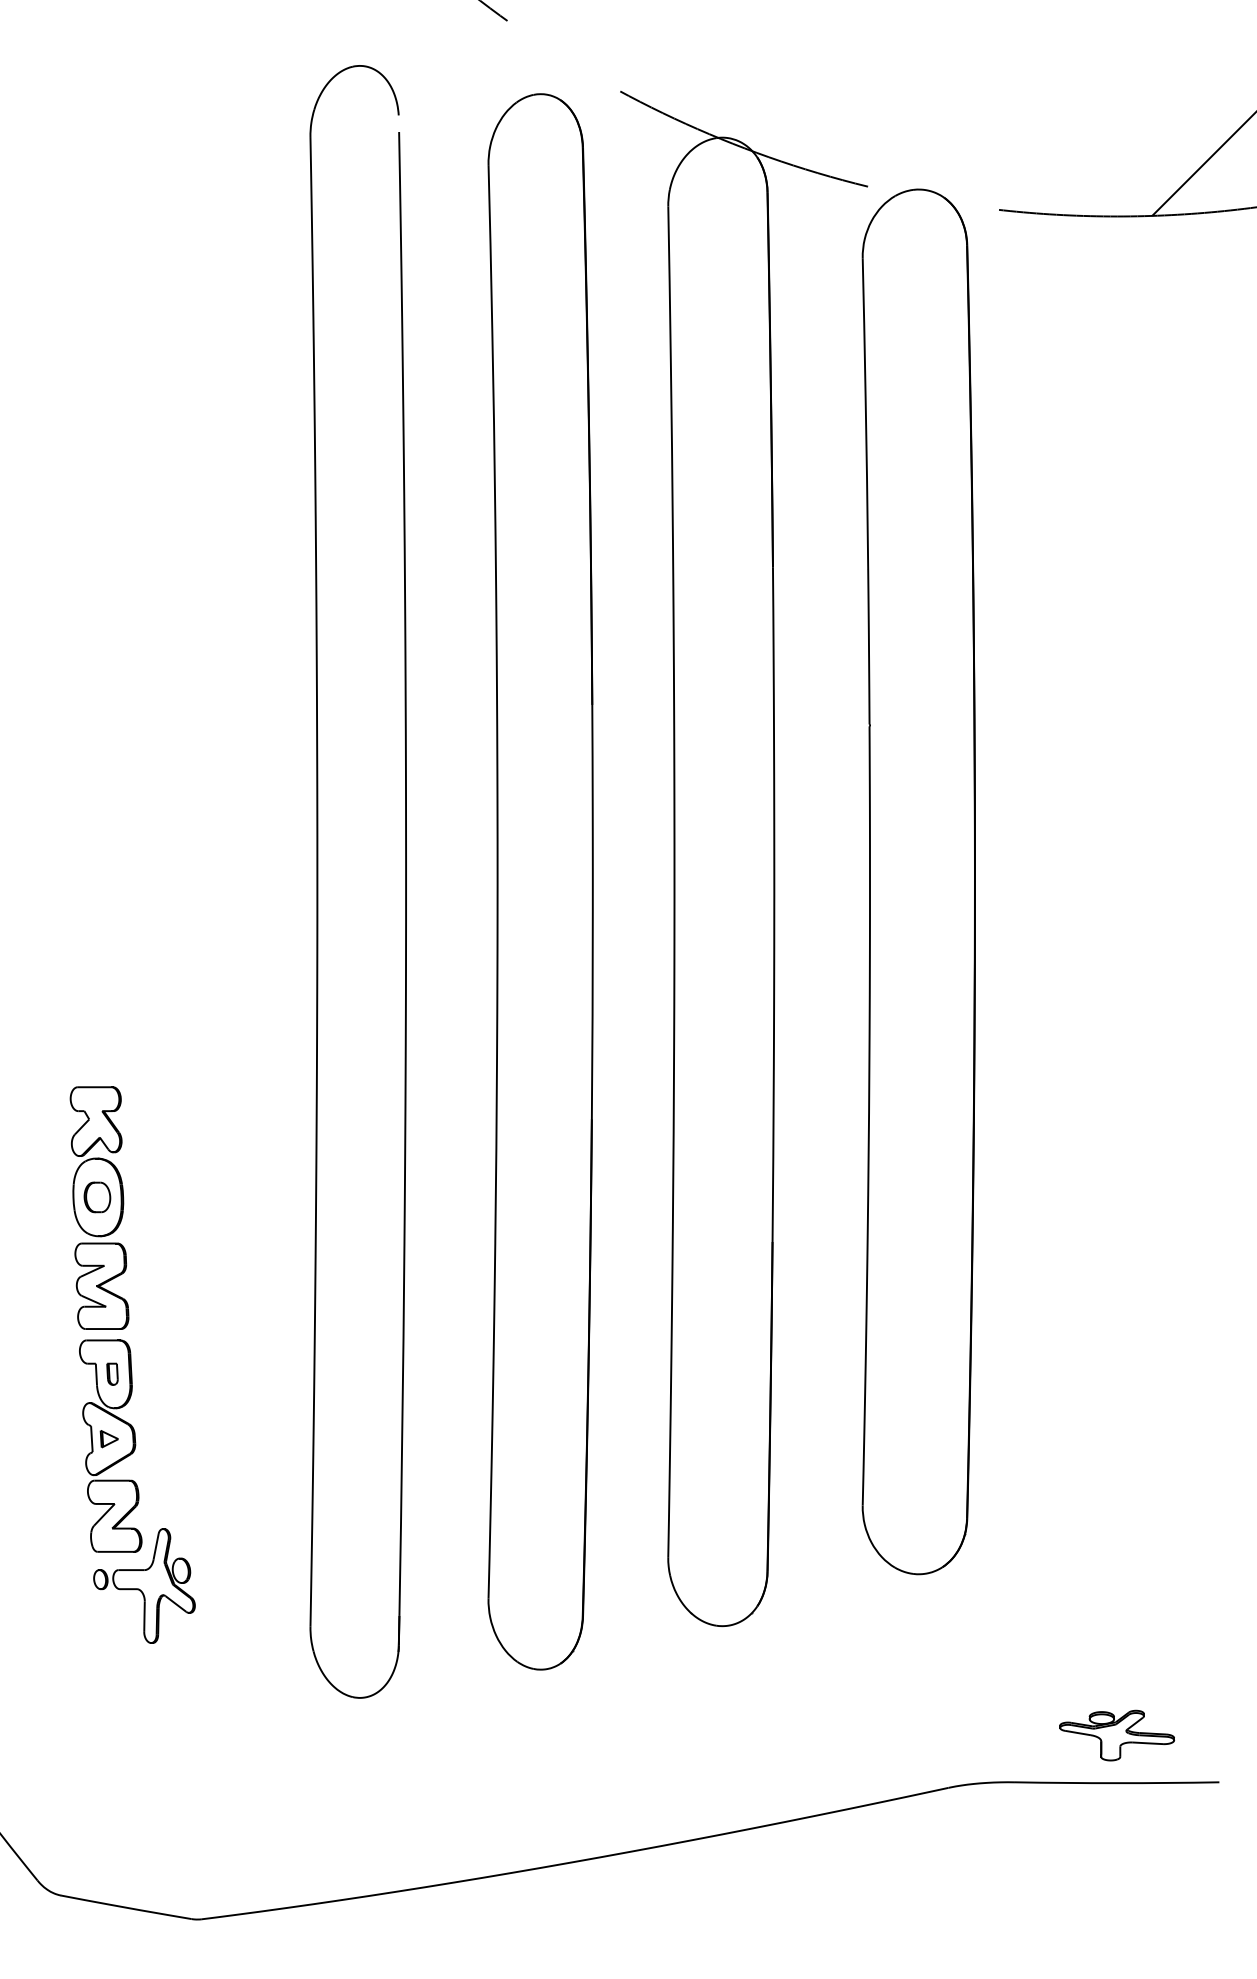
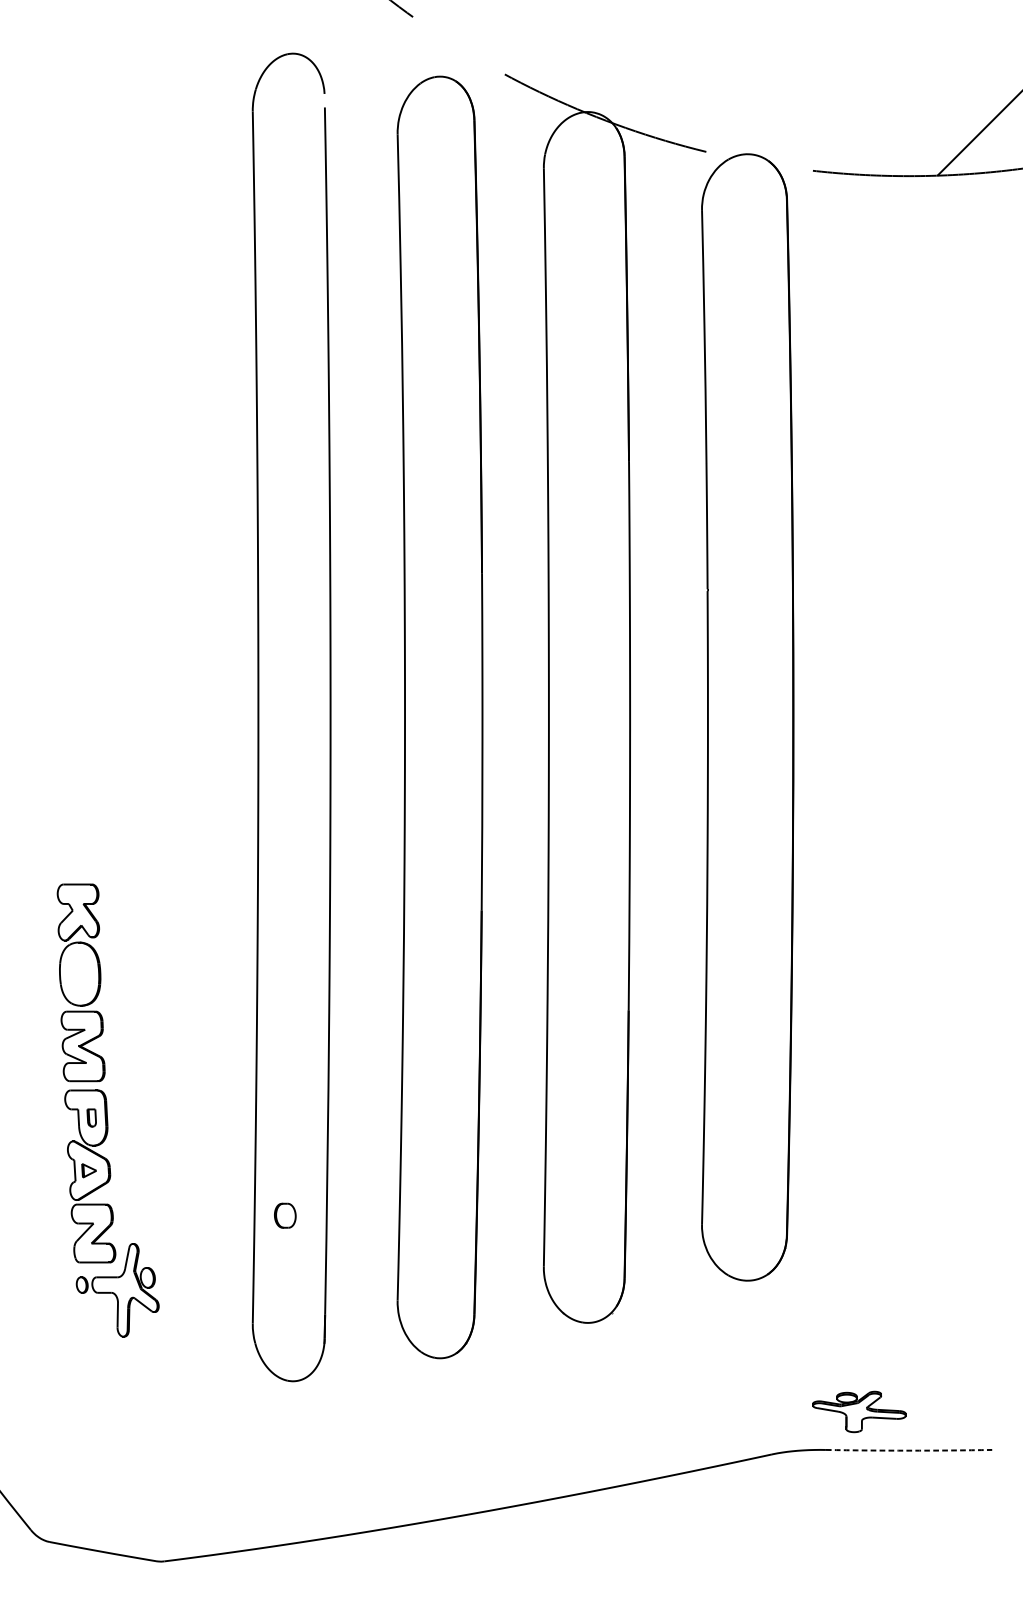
part: (97, 1197) -> (285, 1215), moved
part: (1116, 1735) -> (858, 1411), moved
arc: (1117, 1783) -> (909, 1450), solid -> dashed

